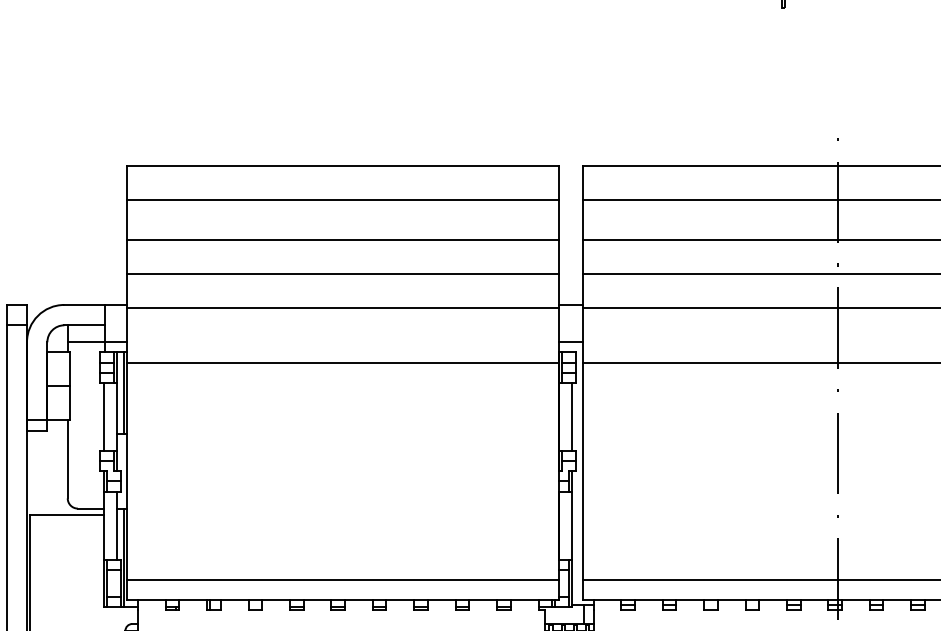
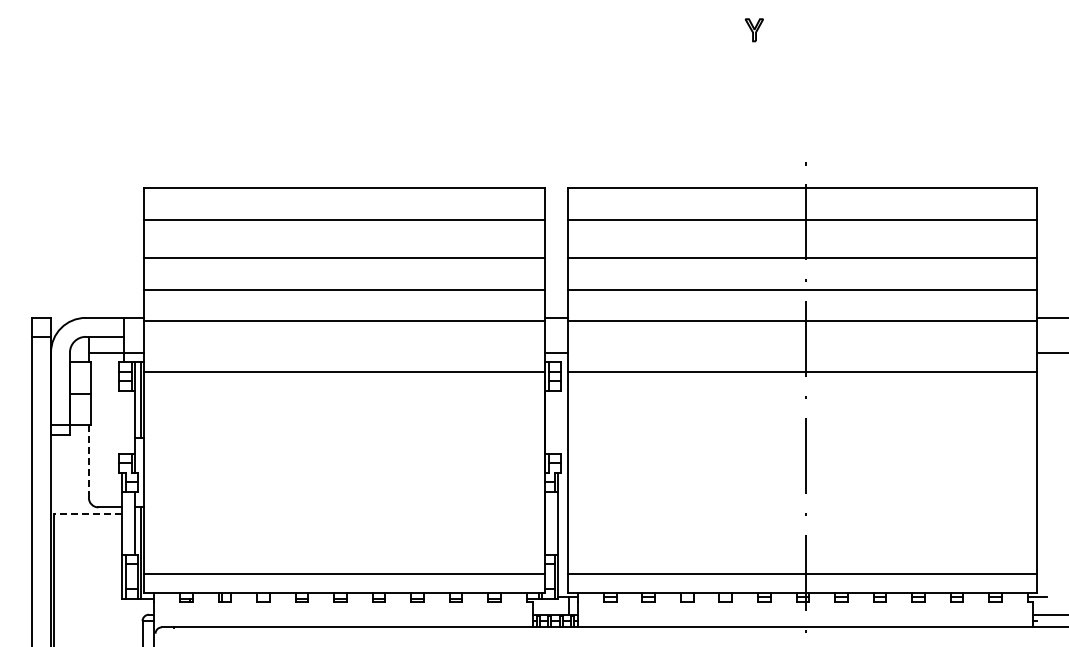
line: (103, 416) -> (122, 421), removed
line: (572, 416) -> (558, 421), removed
line: (67, 460) -> (88, 462), solid -> dashed
line: (66, 515) -> (87, 513), solid -> dashed

